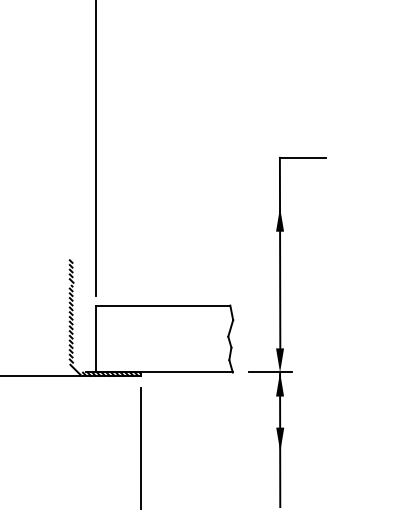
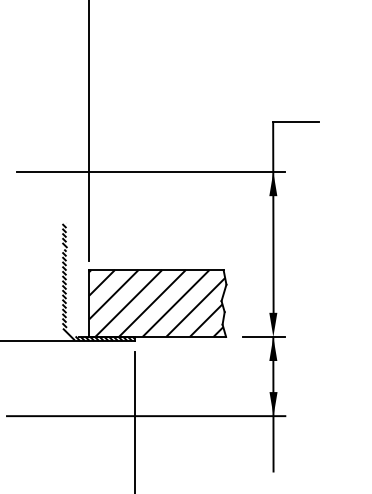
line: (157, 207) -> (150, 171), added
hatch: (163, 338) -> (156, 302), added
line: (152, 451) -> (145, 415), added

